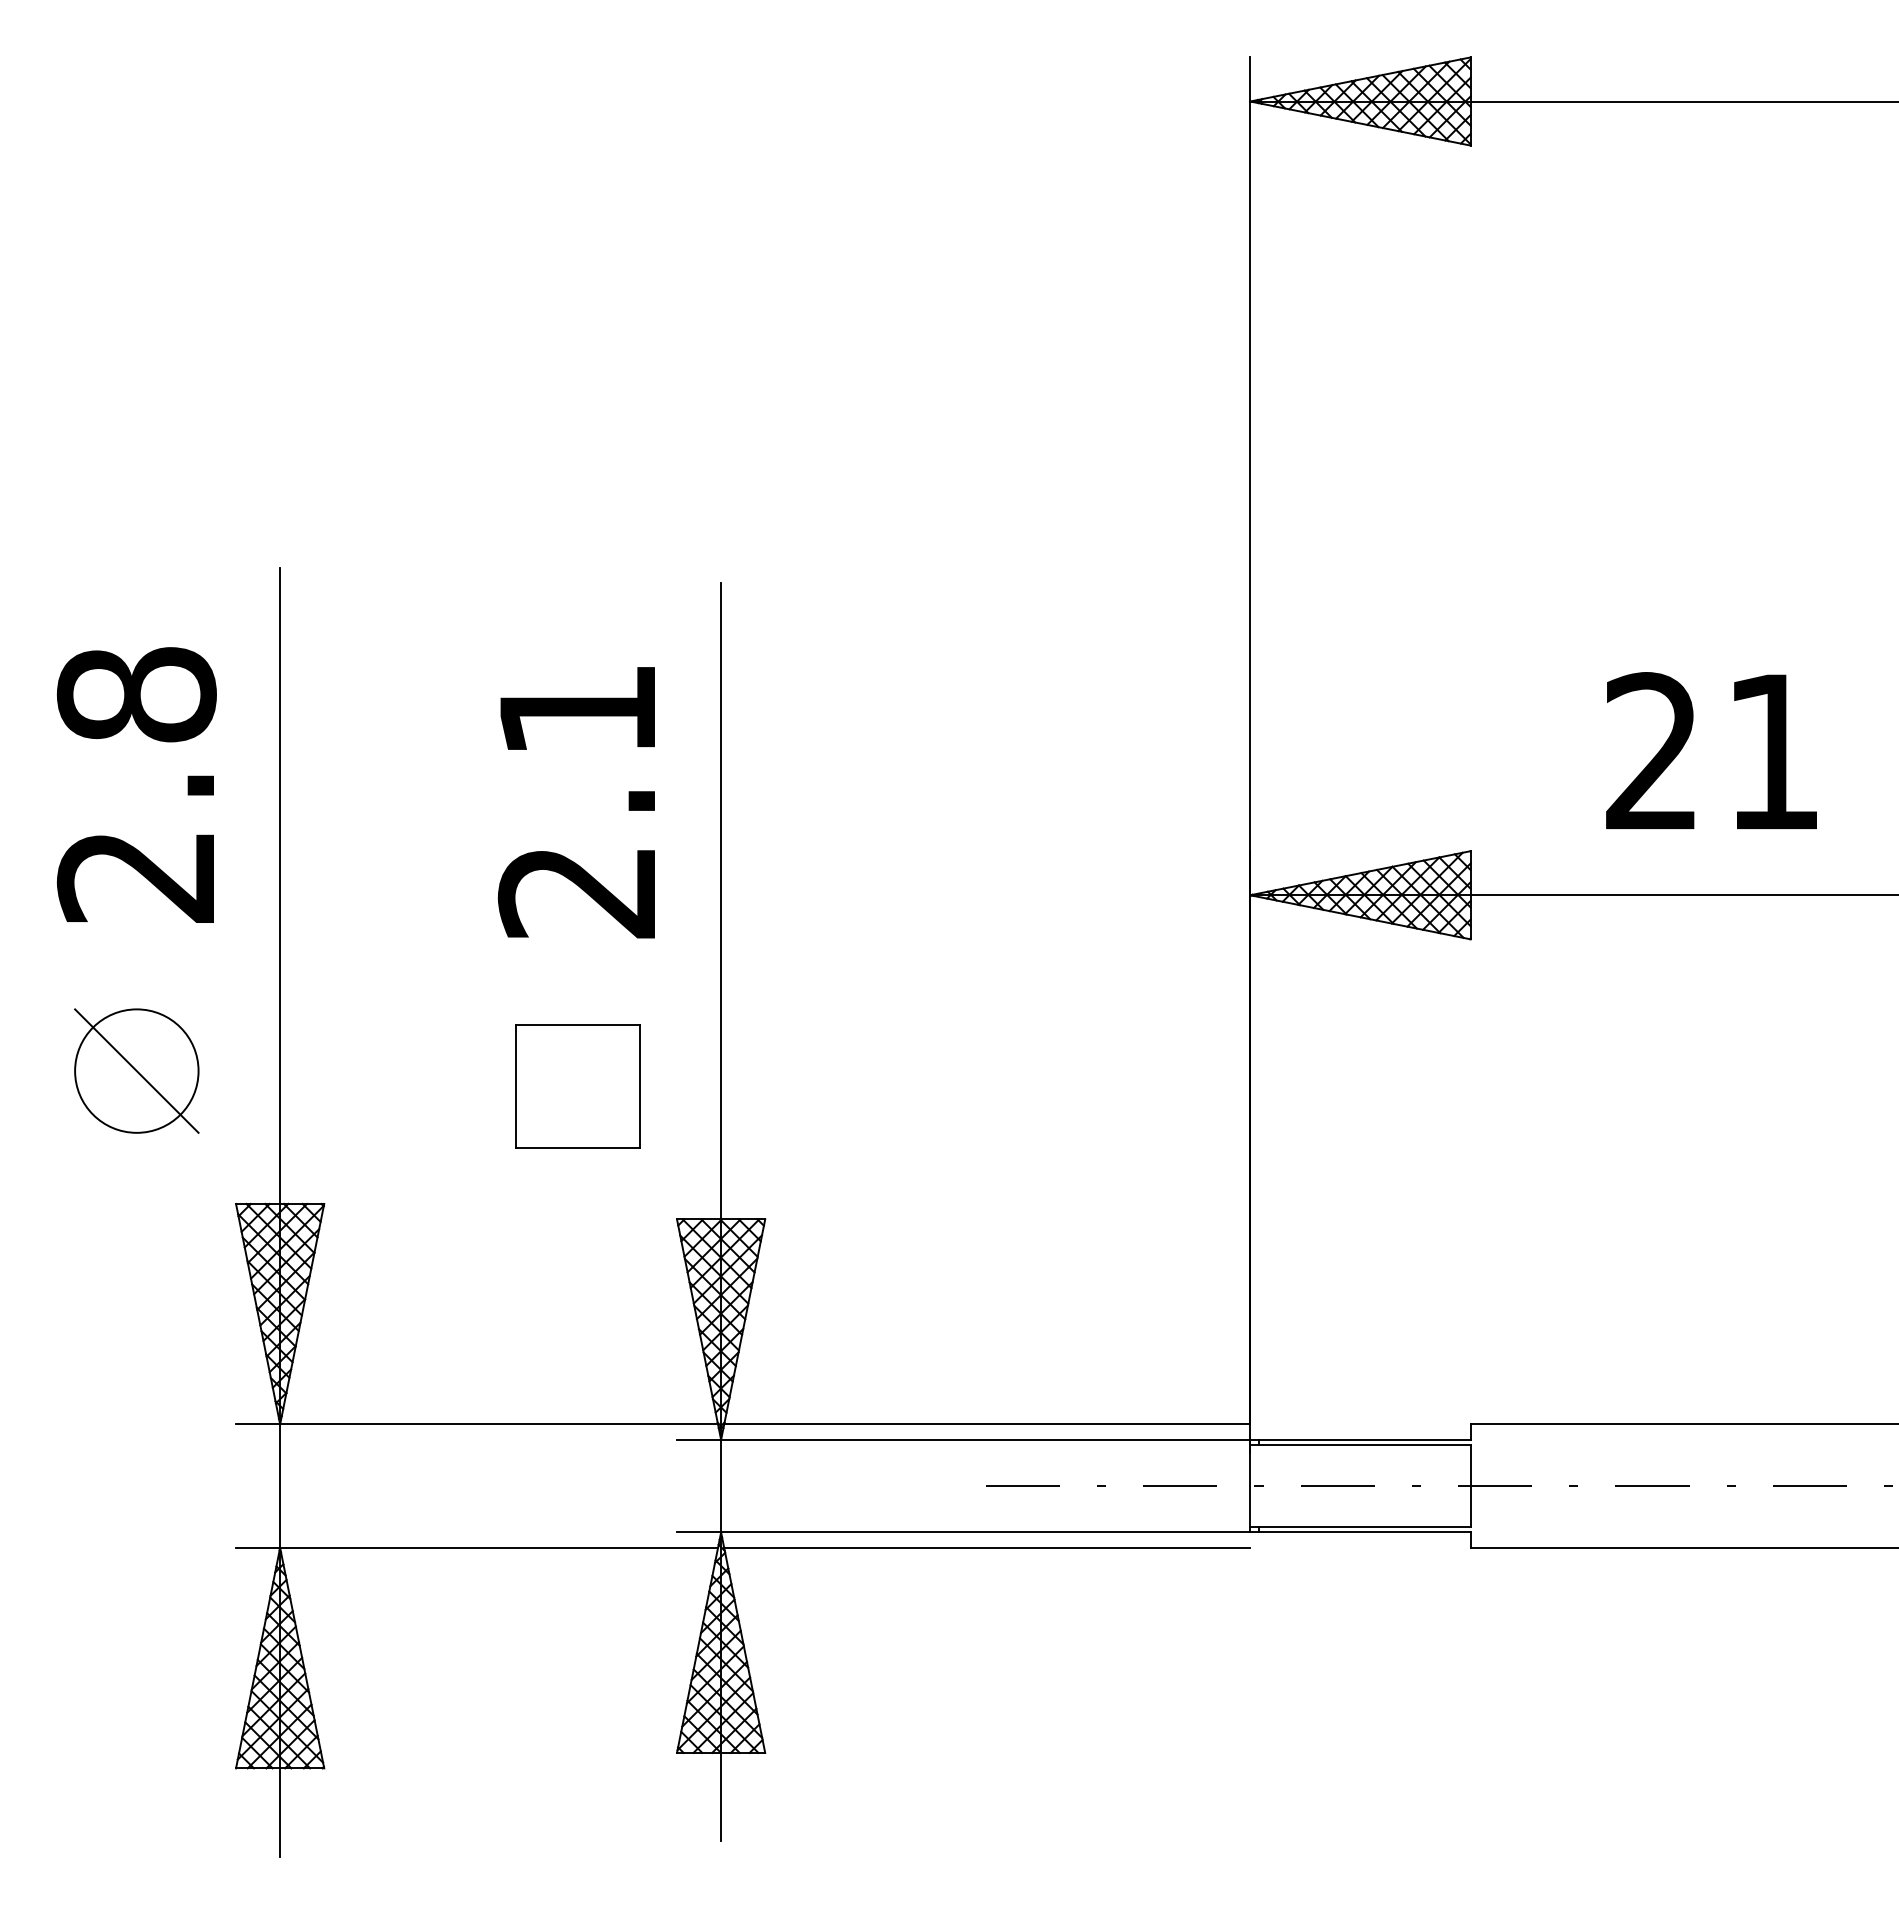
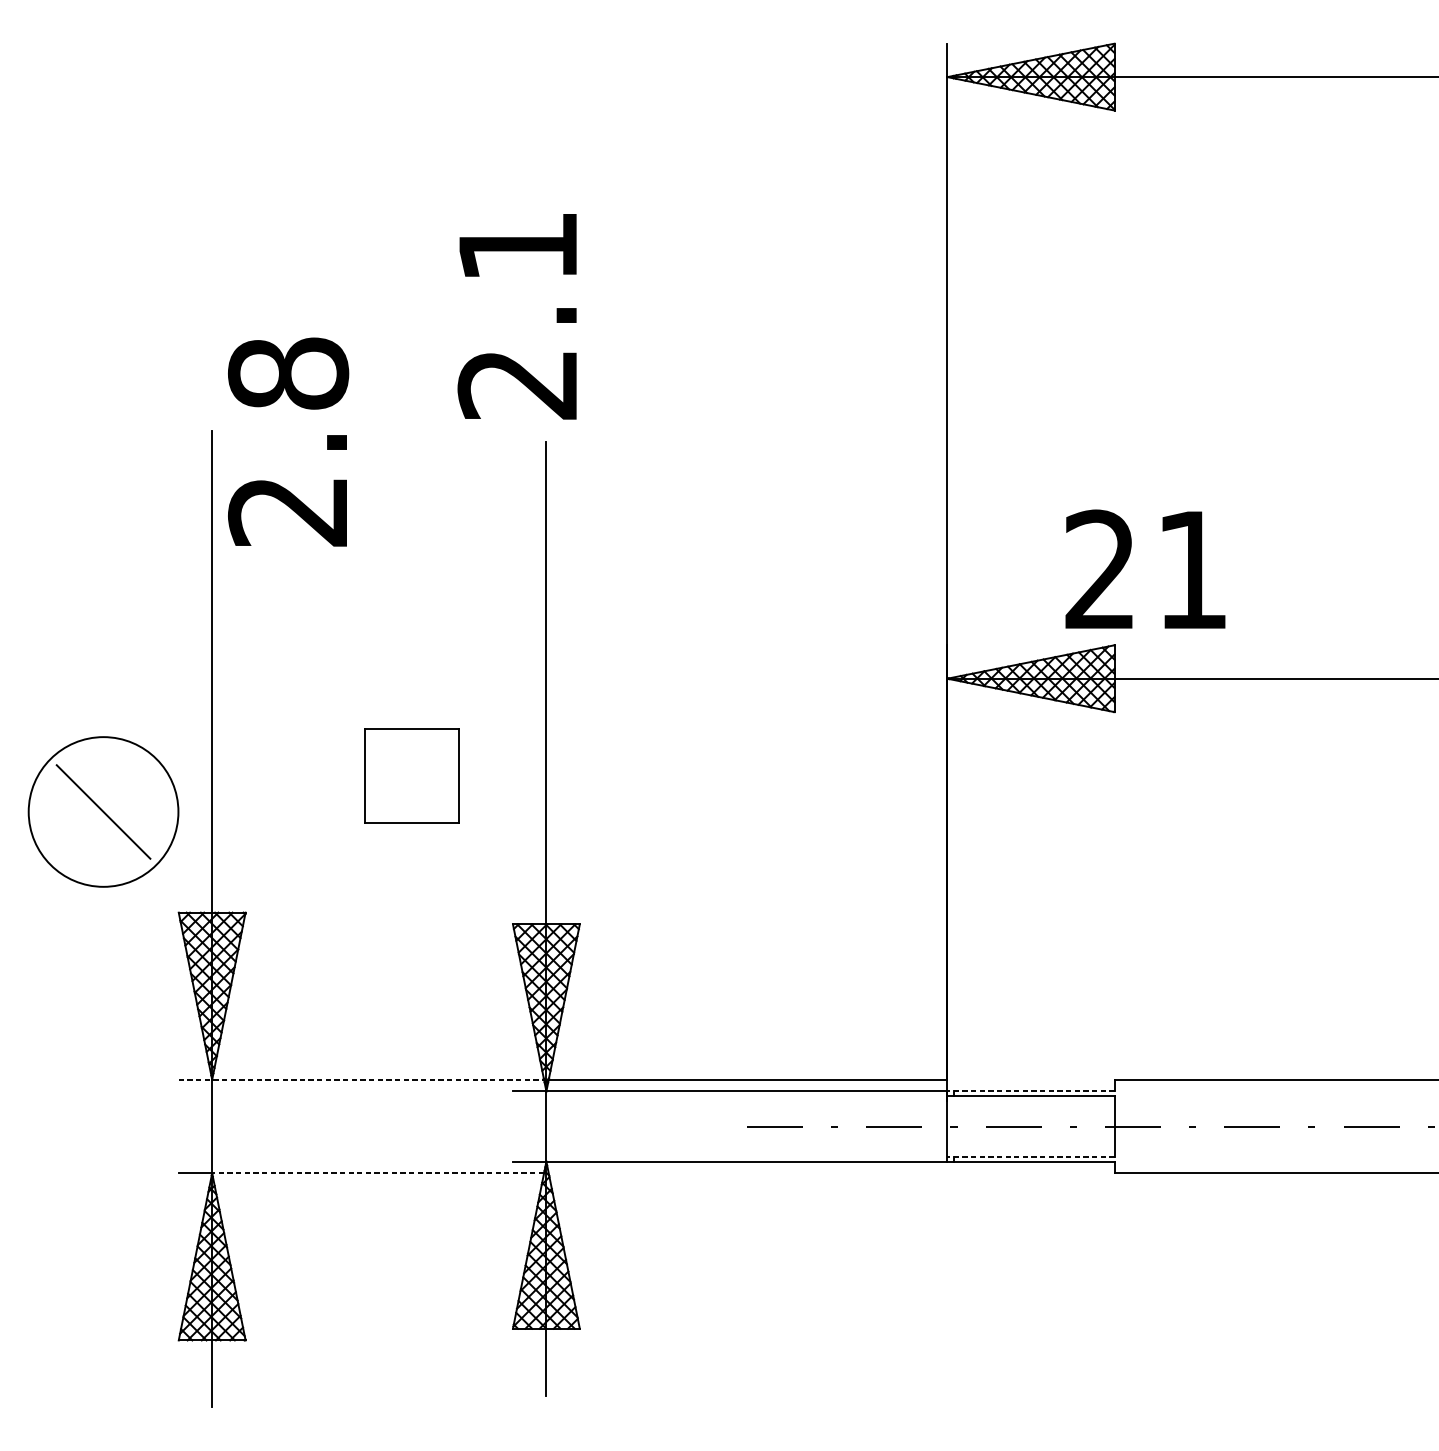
text: (1711, 750) -> (1145, 568), moved
text: (136, 784) -> (288, 441), moved
text: (575, 802) -> (516, 316), moved
circle: (136, 1070) -> (103, 811), size x1.6
part: (577, 1086) -> (411, 775), moved
line: (477, 1424) -> (361, 1079), solid -> dashed
line: (1360, 1439) -> (1030, 1091), solid -> dashed
line: (1360, 1526) -> (1030, 1157), solid -> dashed
line: (499, 1547) -> (378, 1173), solid -> dashed
line: (987, 1547) -> (748, 1173), removed

